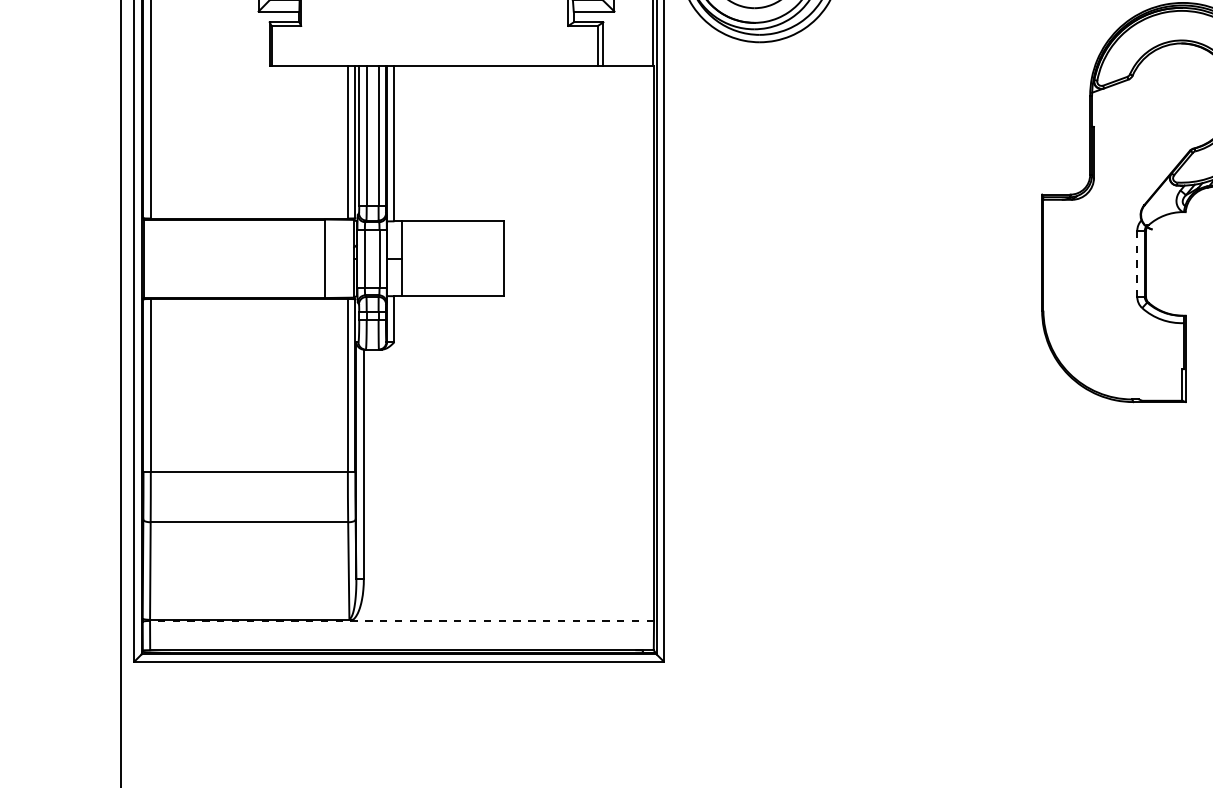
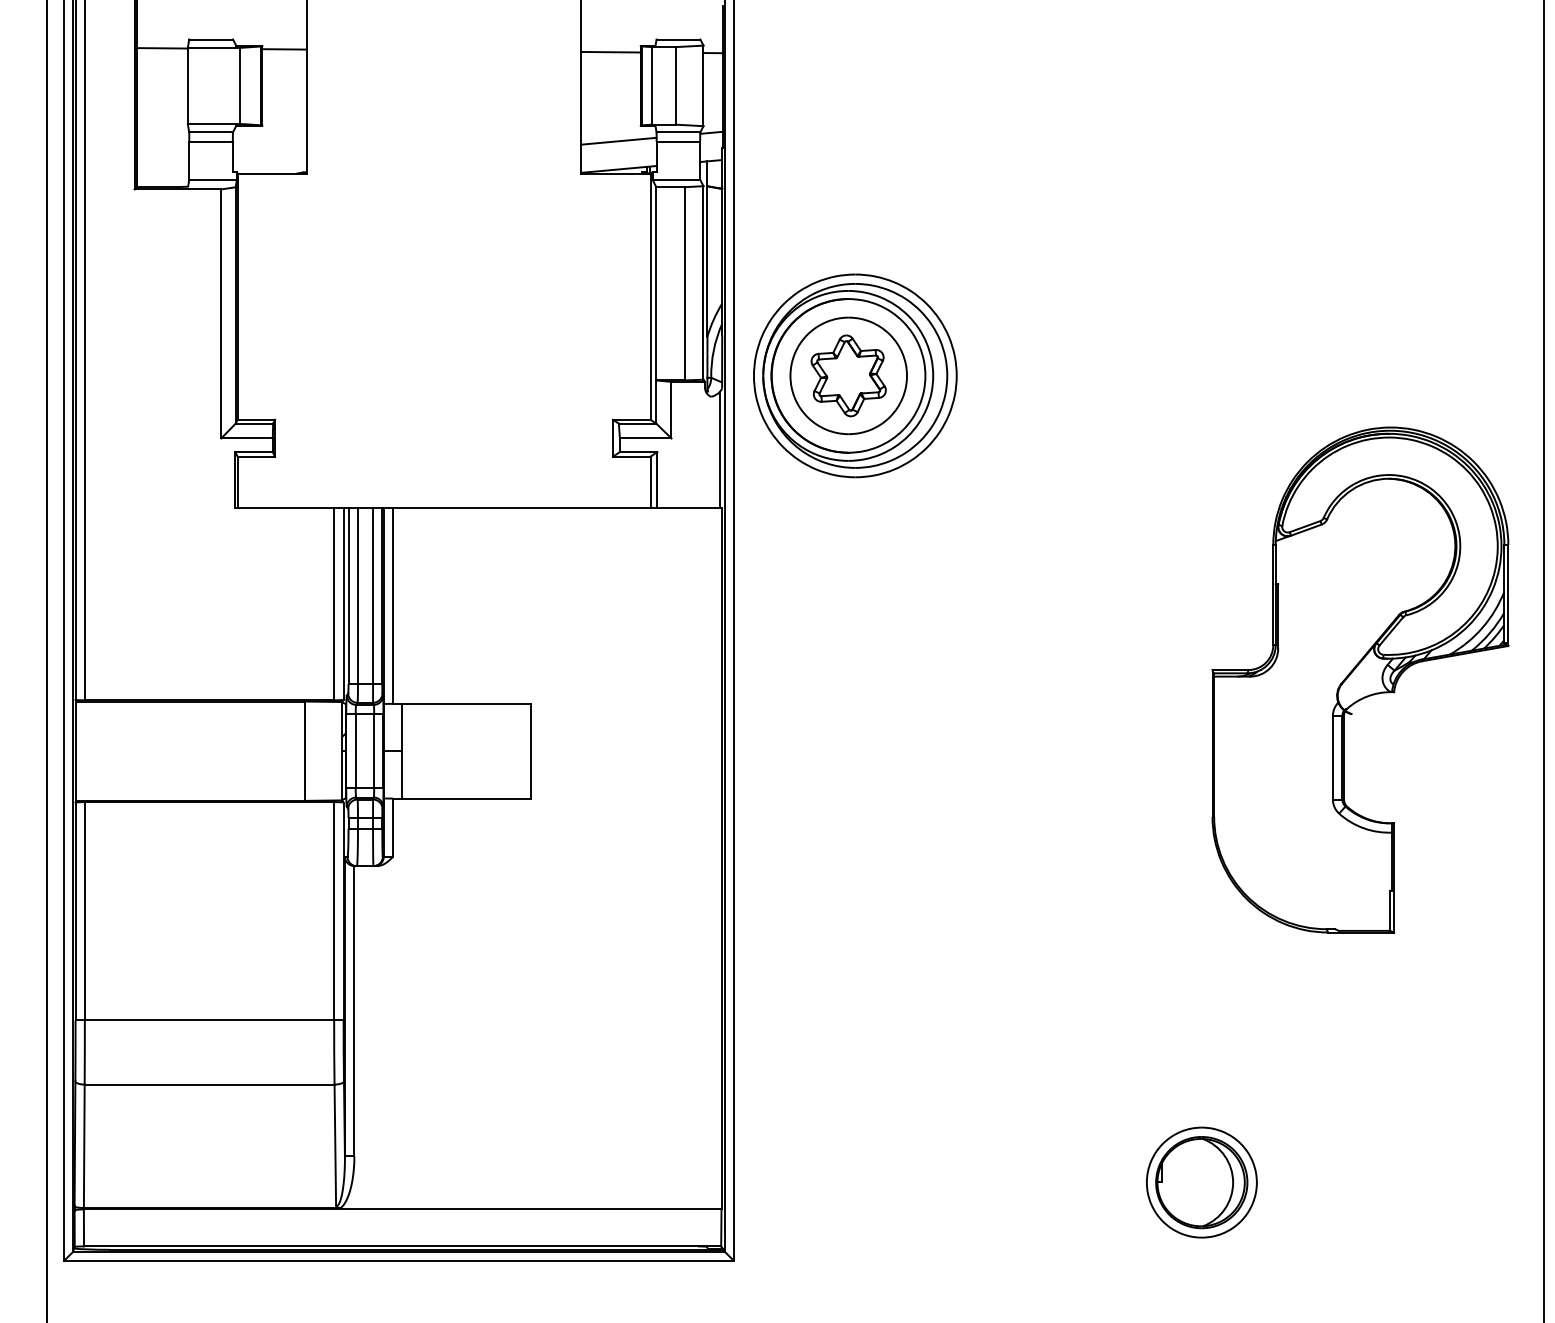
line: (1136, 263) -> (1332, 757), dashed -> solid
part: (1033, 599) -> (1201, 1182), added
line: (401, 621) -> (402, 1209), dashed -> solid

